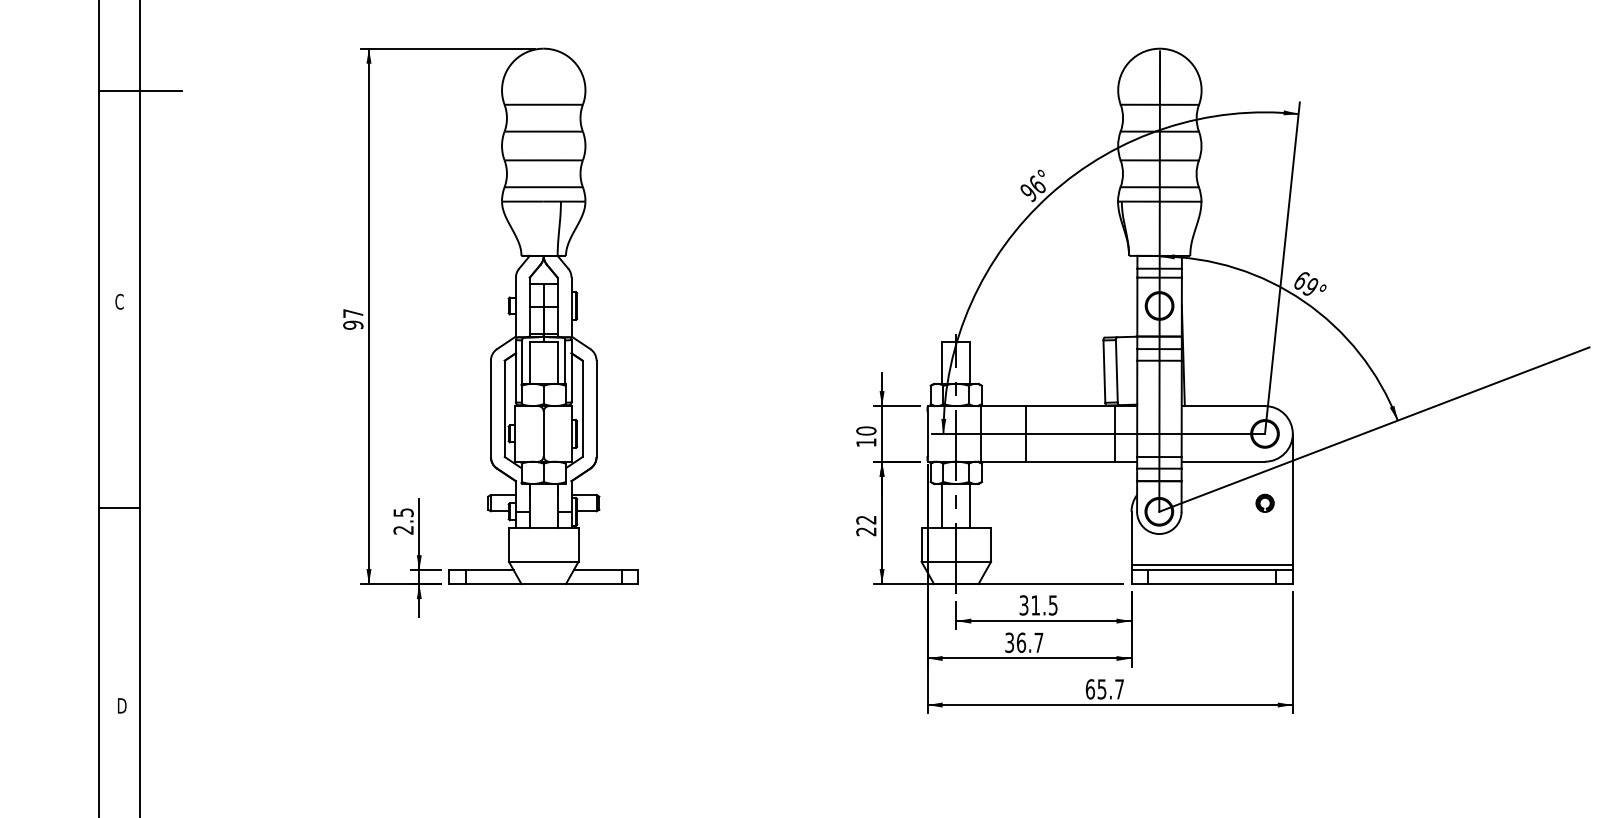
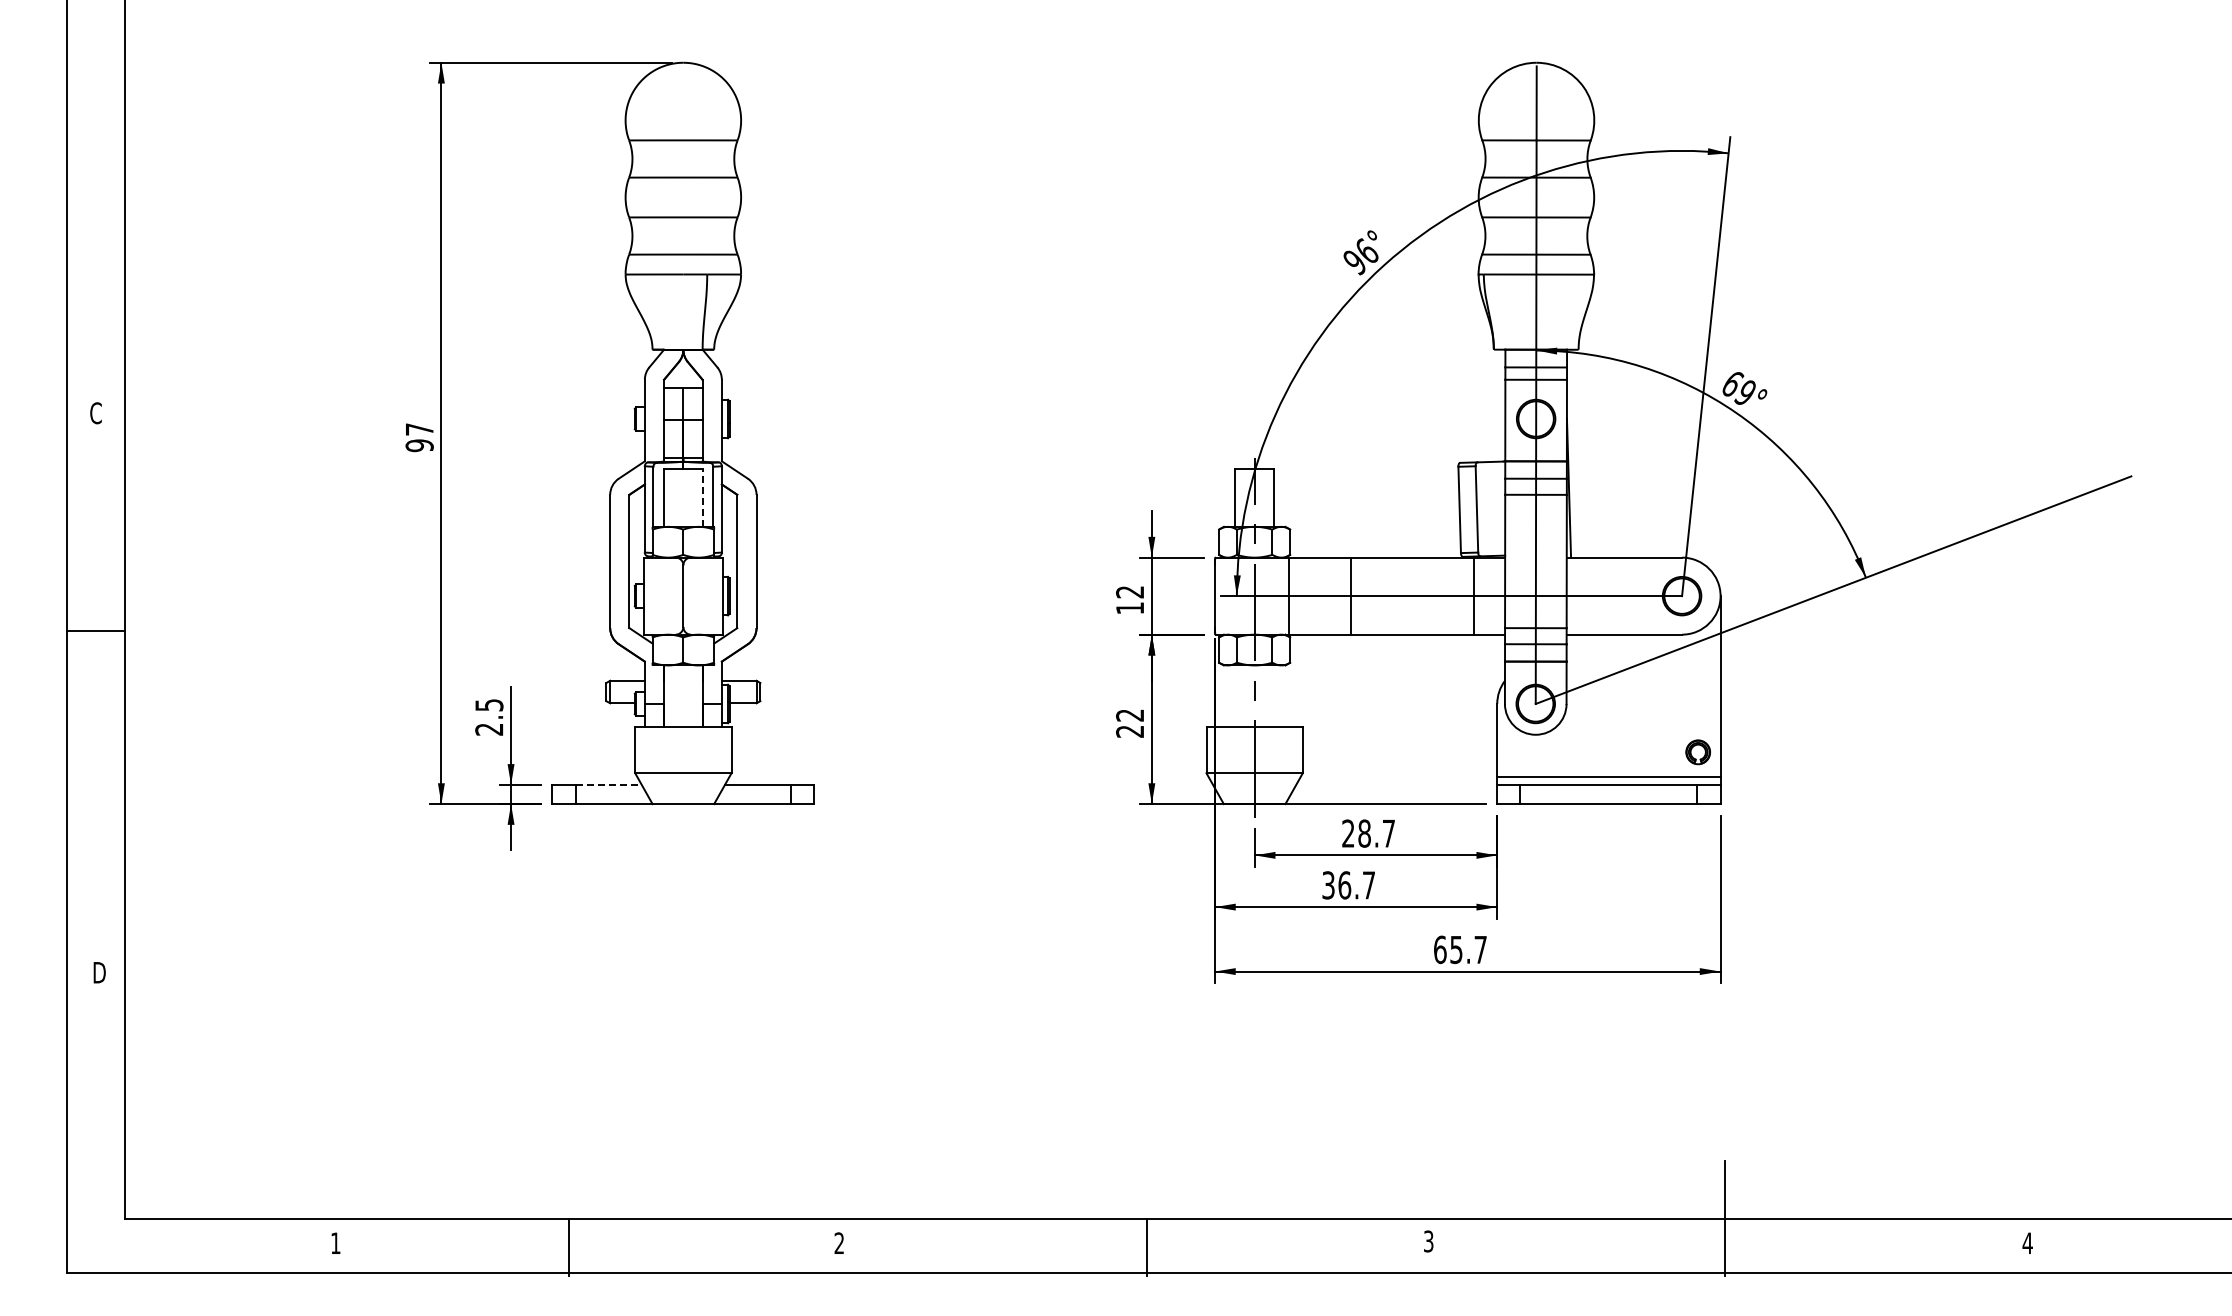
line: (140, 91) -> (124, 121), removed
line: (557, 362) -> (702, 497), solid -> dashed
text: (866, 430) -> (1130, 591), 10 -> 12
part: (1264, 503) -> (1697, 752), moved
line: (942, 506) -> (1235, 696), removed
line: (969, 506) -> (1273, 696), removed
line: (119, 507) -> (95, 630), moved
line: (490, 569) -> (609, 784), solid -> dashed
text: (1038, 605) -> (1368, 833), 31.5 -> 28.7

